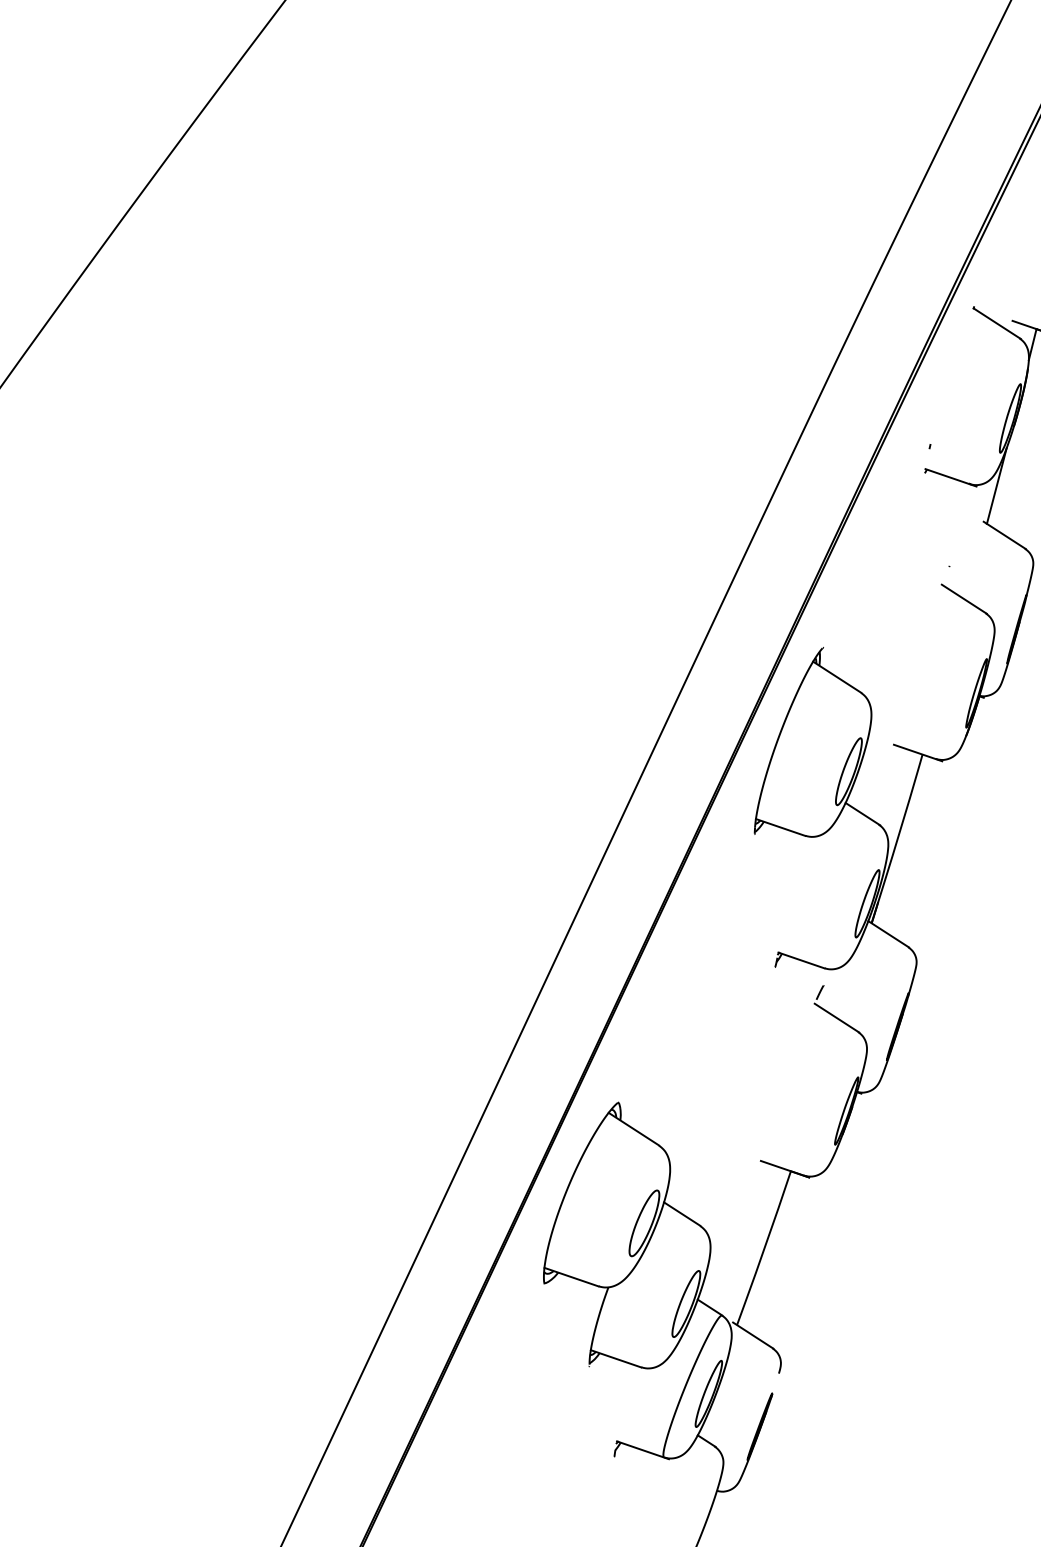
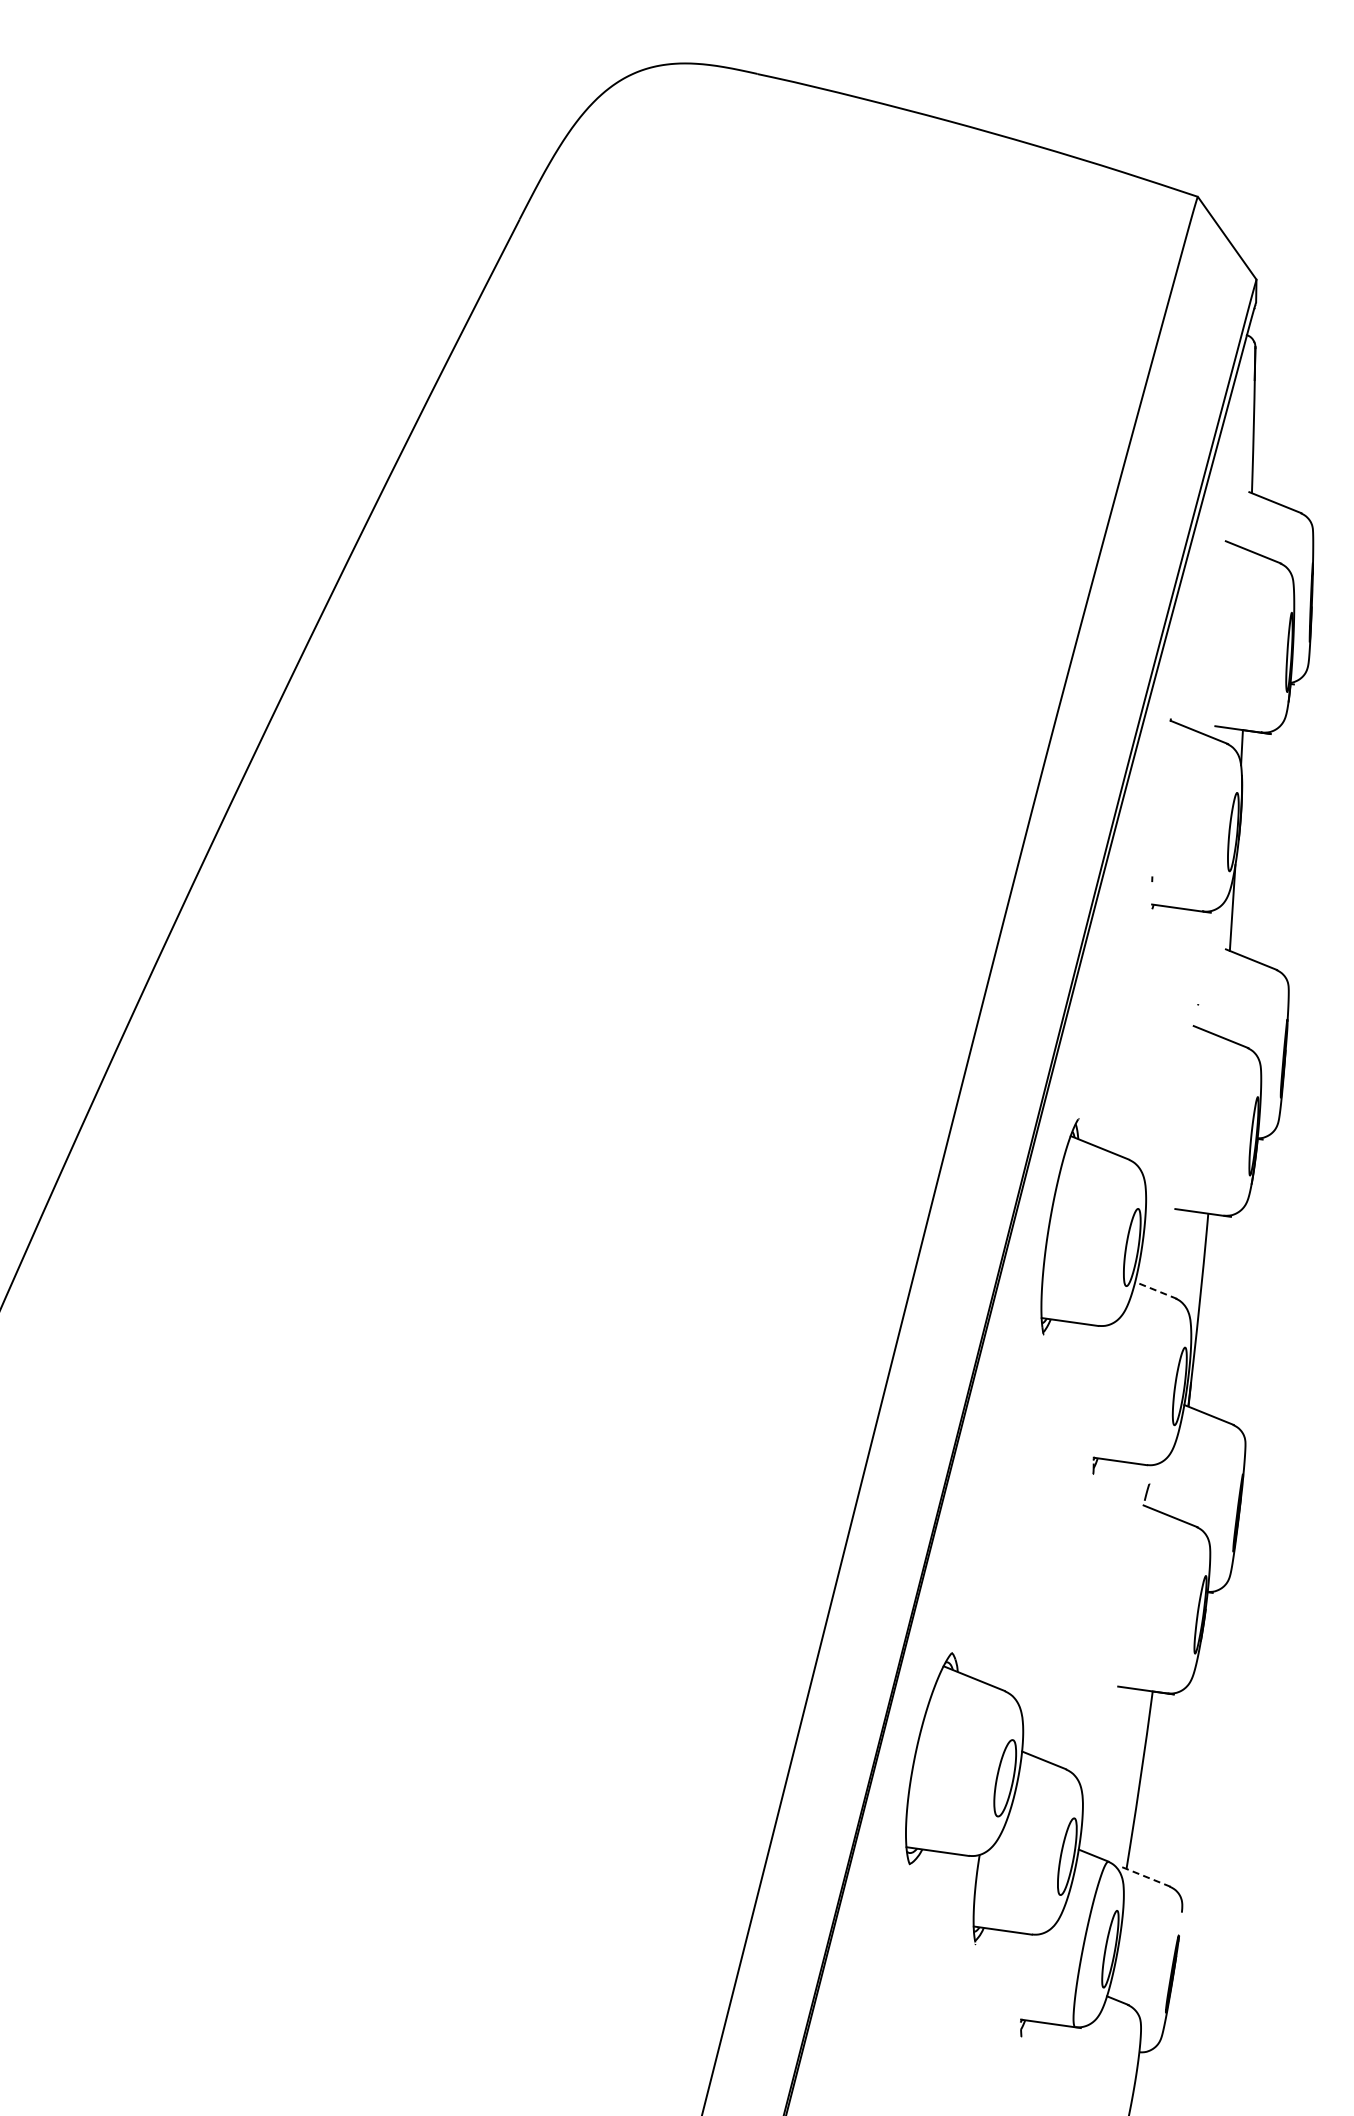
line: (863, 814) -> (1156, 1290), solid -> dashed
line: (752, 1335) -> (1145, 1876), solid -> dashed

